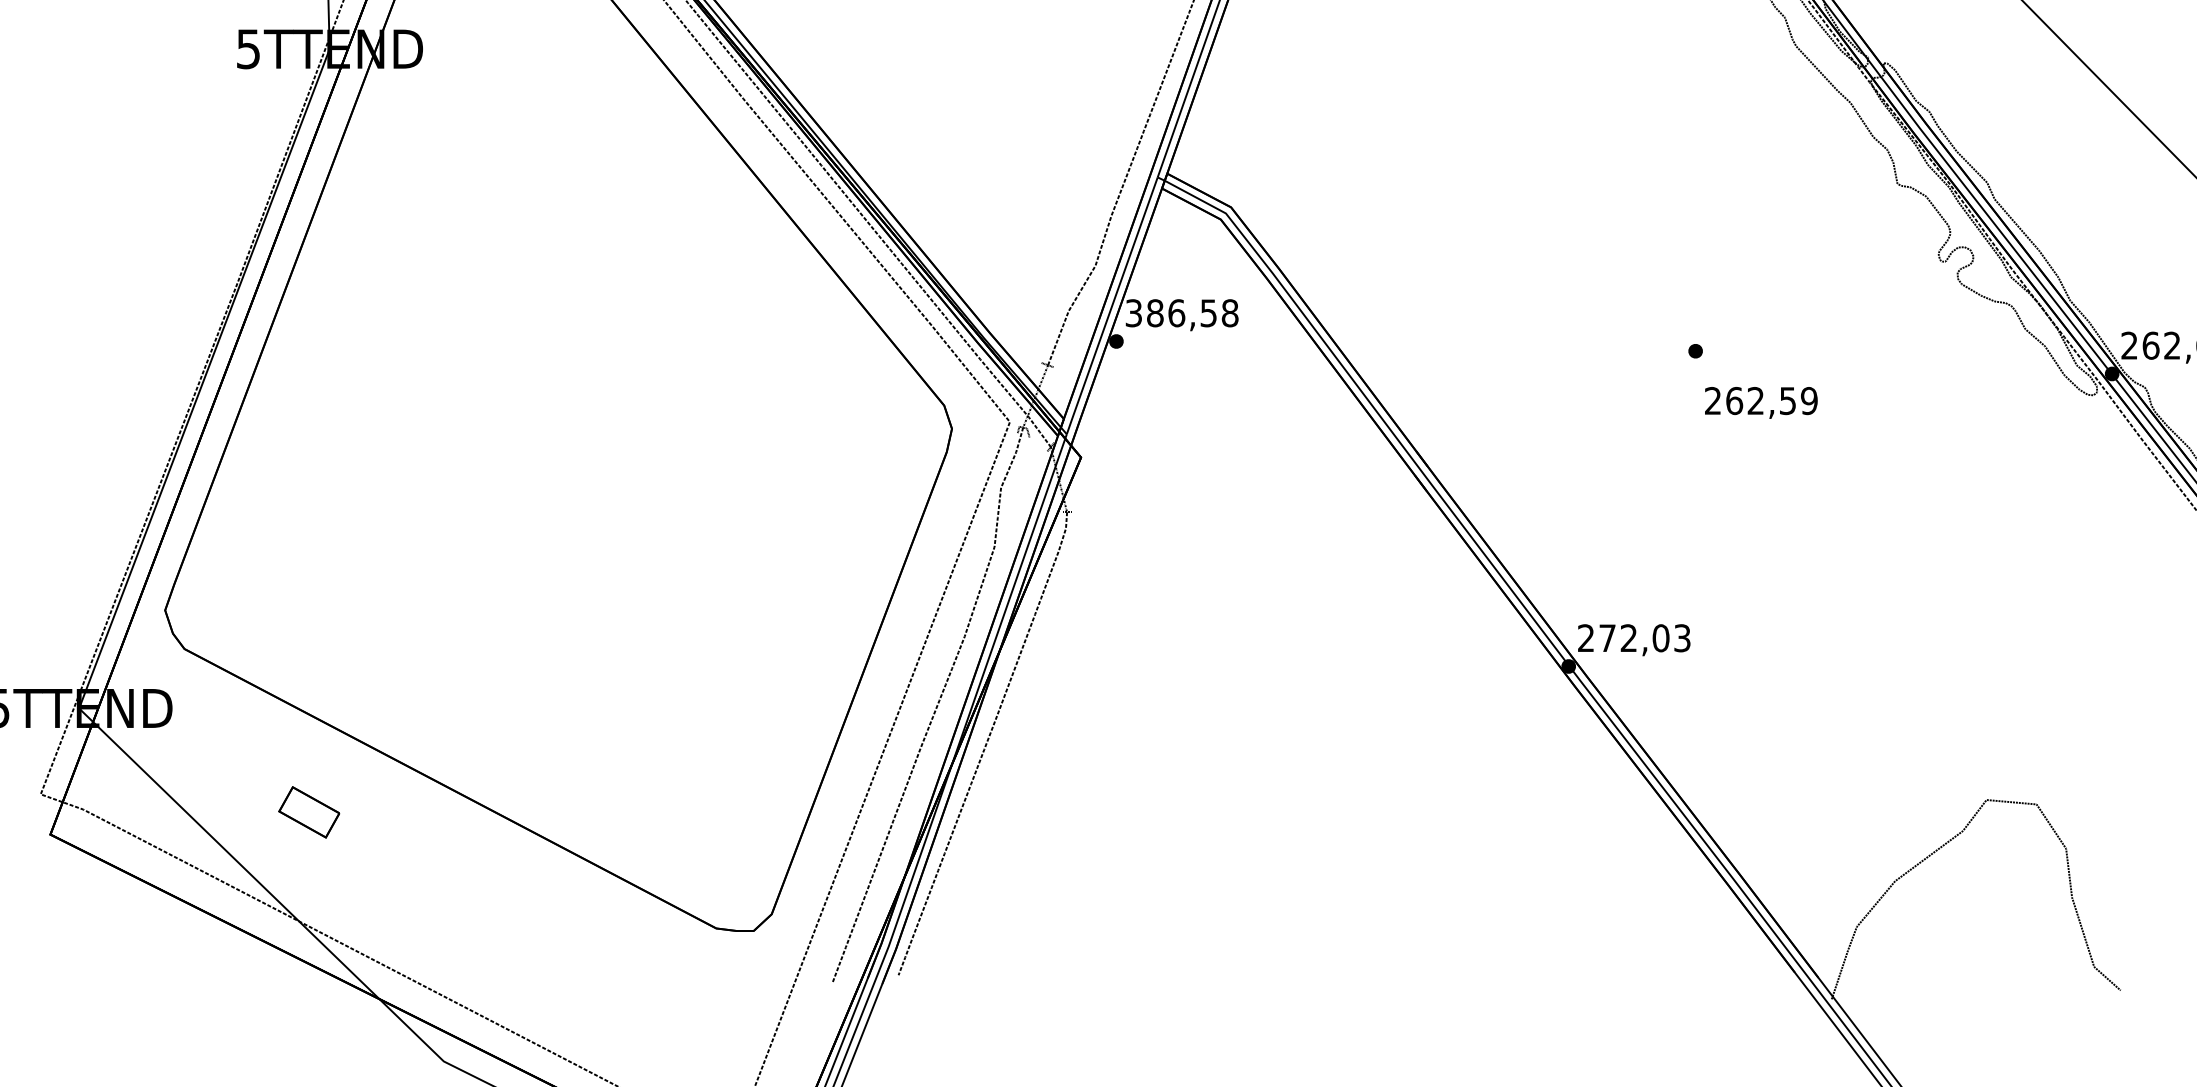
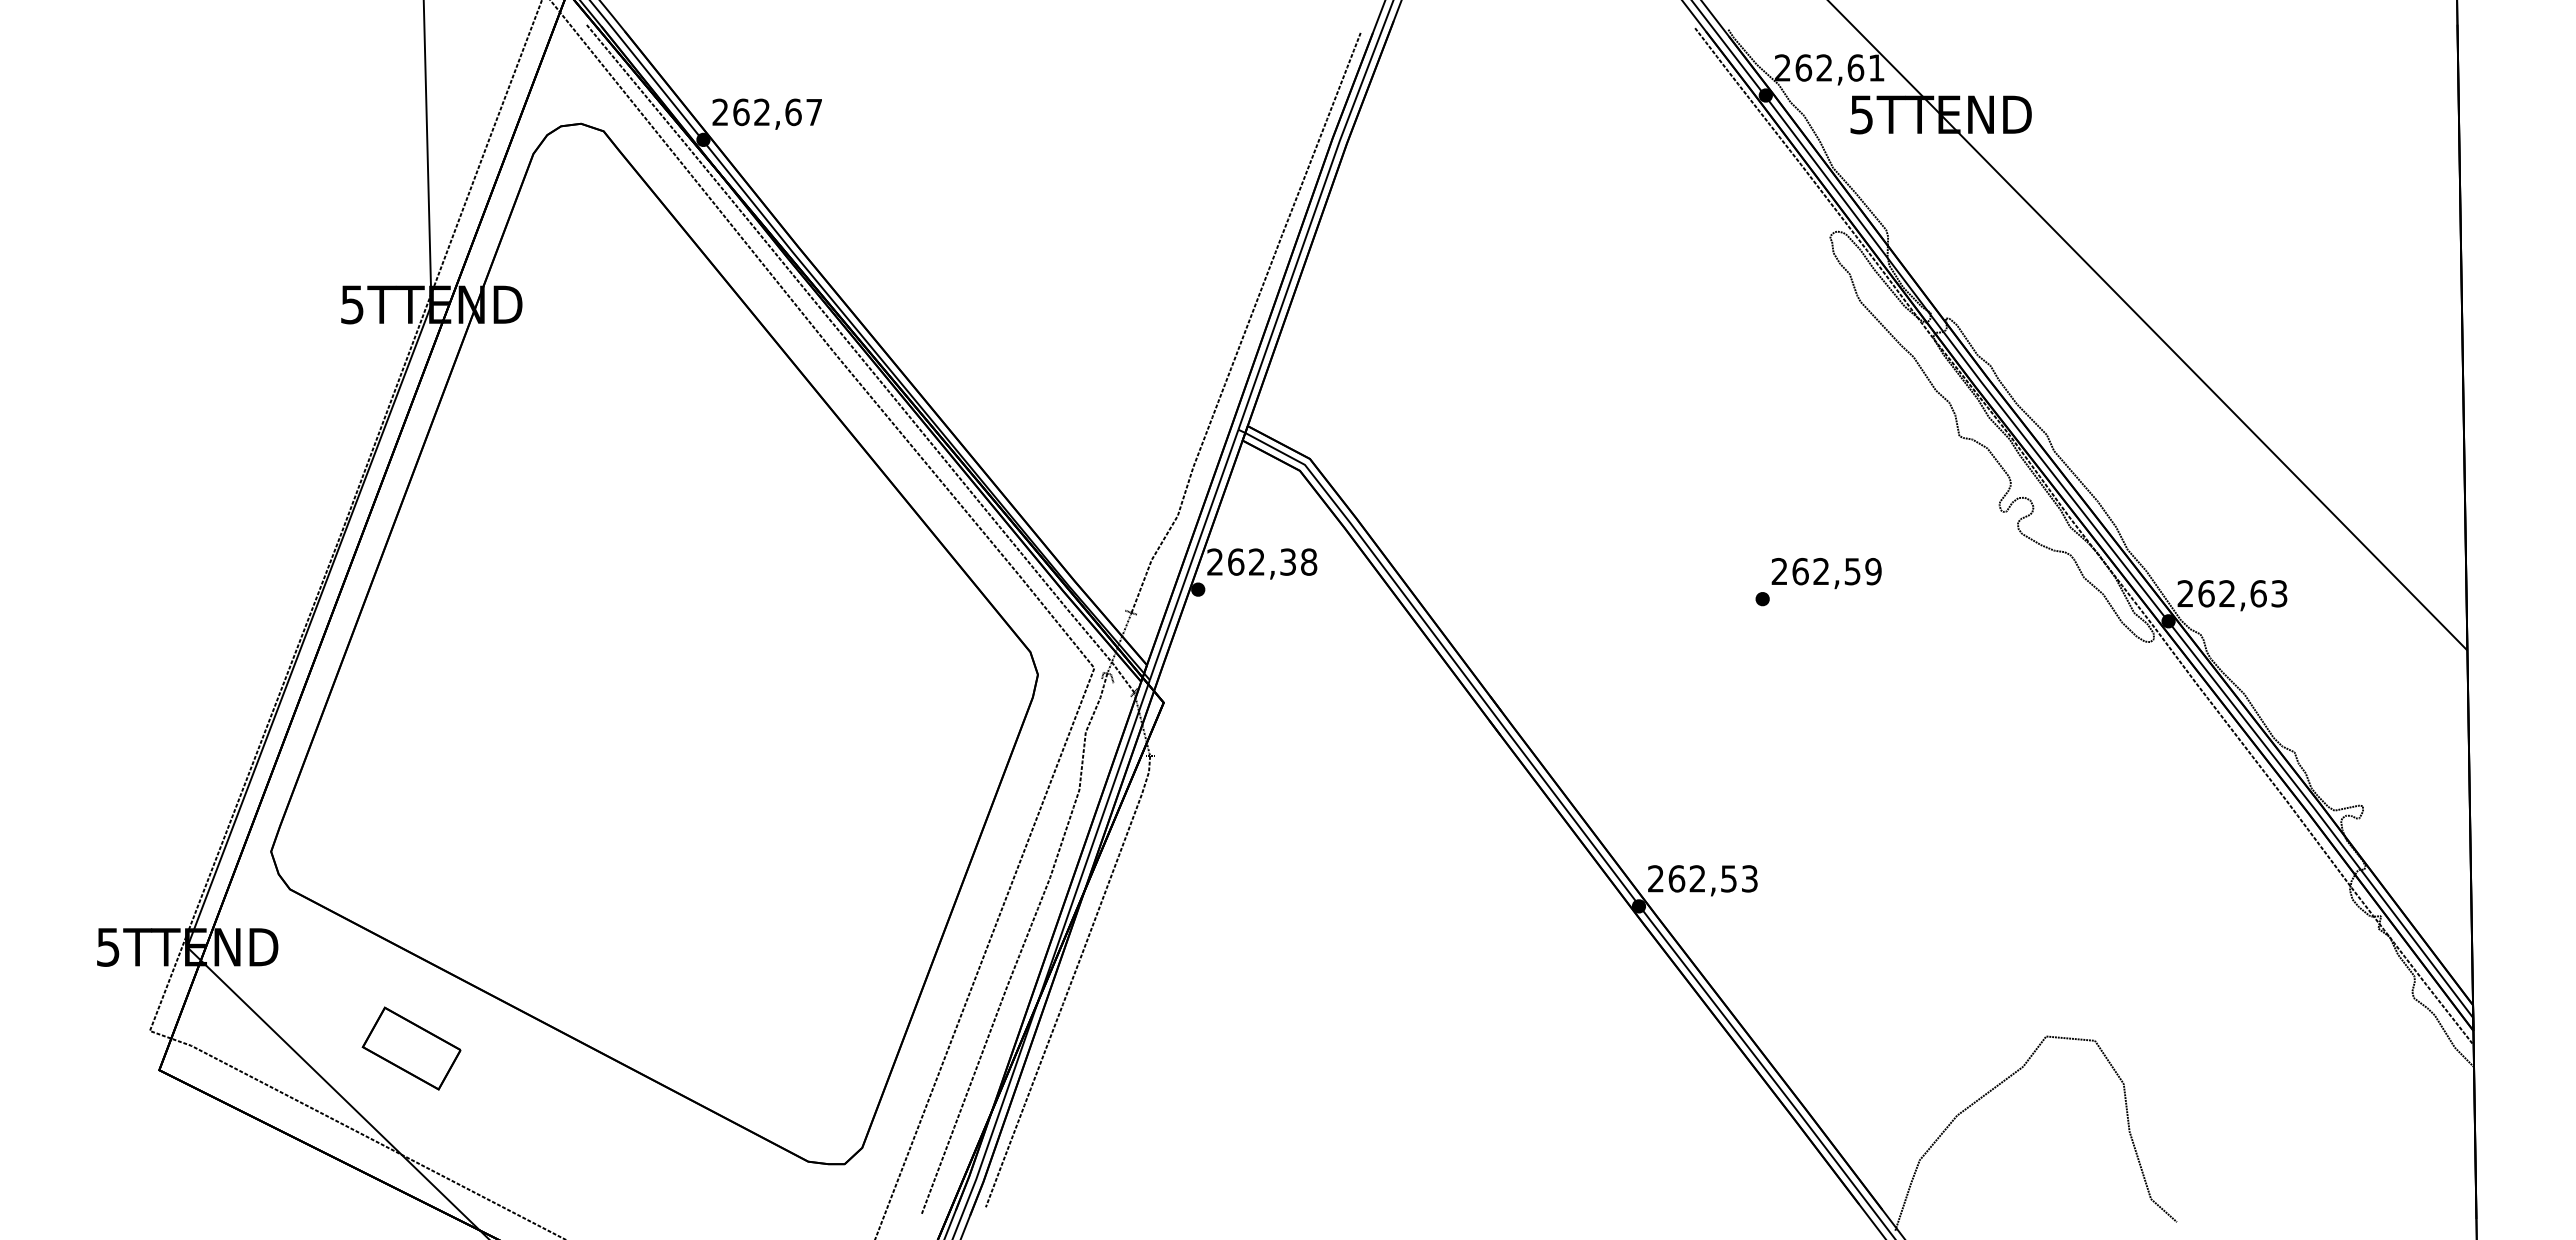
text: (1171, 312) -> (1251, 561), 386,58 -> 262,38
text: (1761, 402) -> (1826, 573), moved
text: (1633, 637) -> (1702, 878), 272,03 -> 262,53
part: (309, 812) -> (411, 1048), size x1.67

